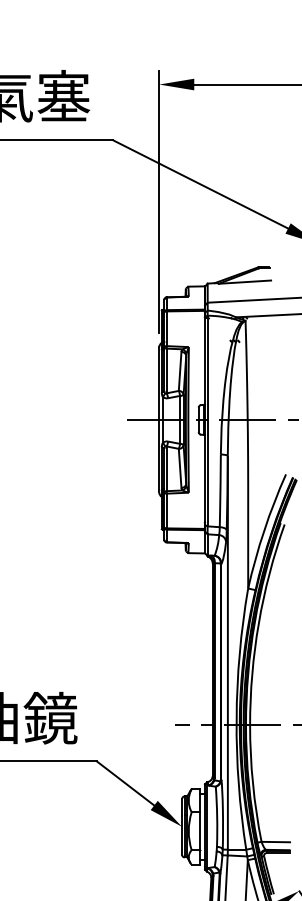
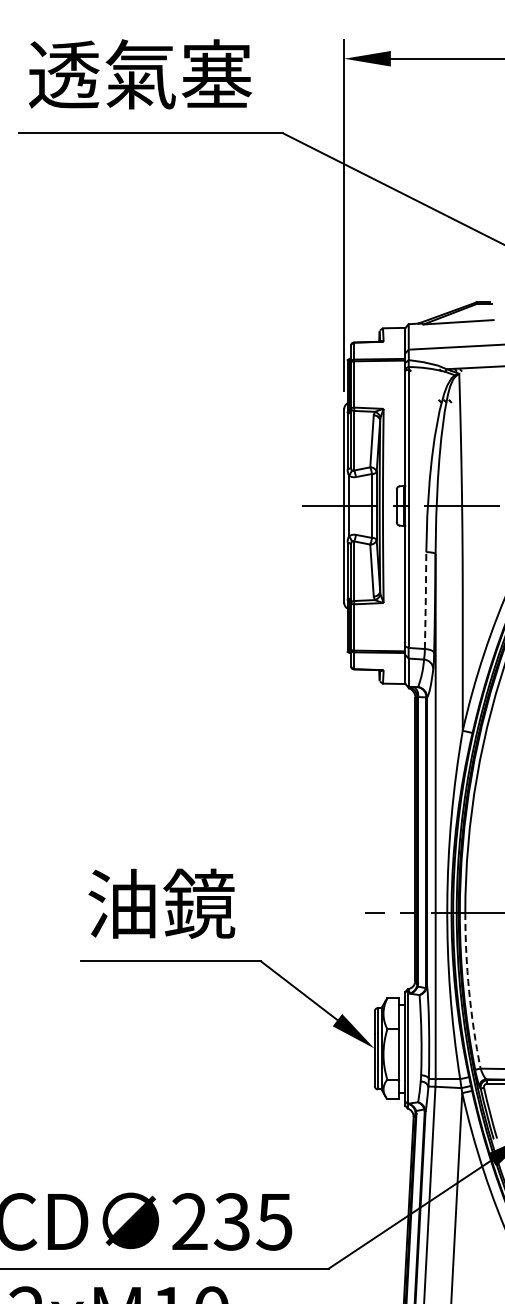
line: (220, 490) -> (425, 600), solid -> dashed
arc: (253, 784) -> (469, 991), solid -> dashed

